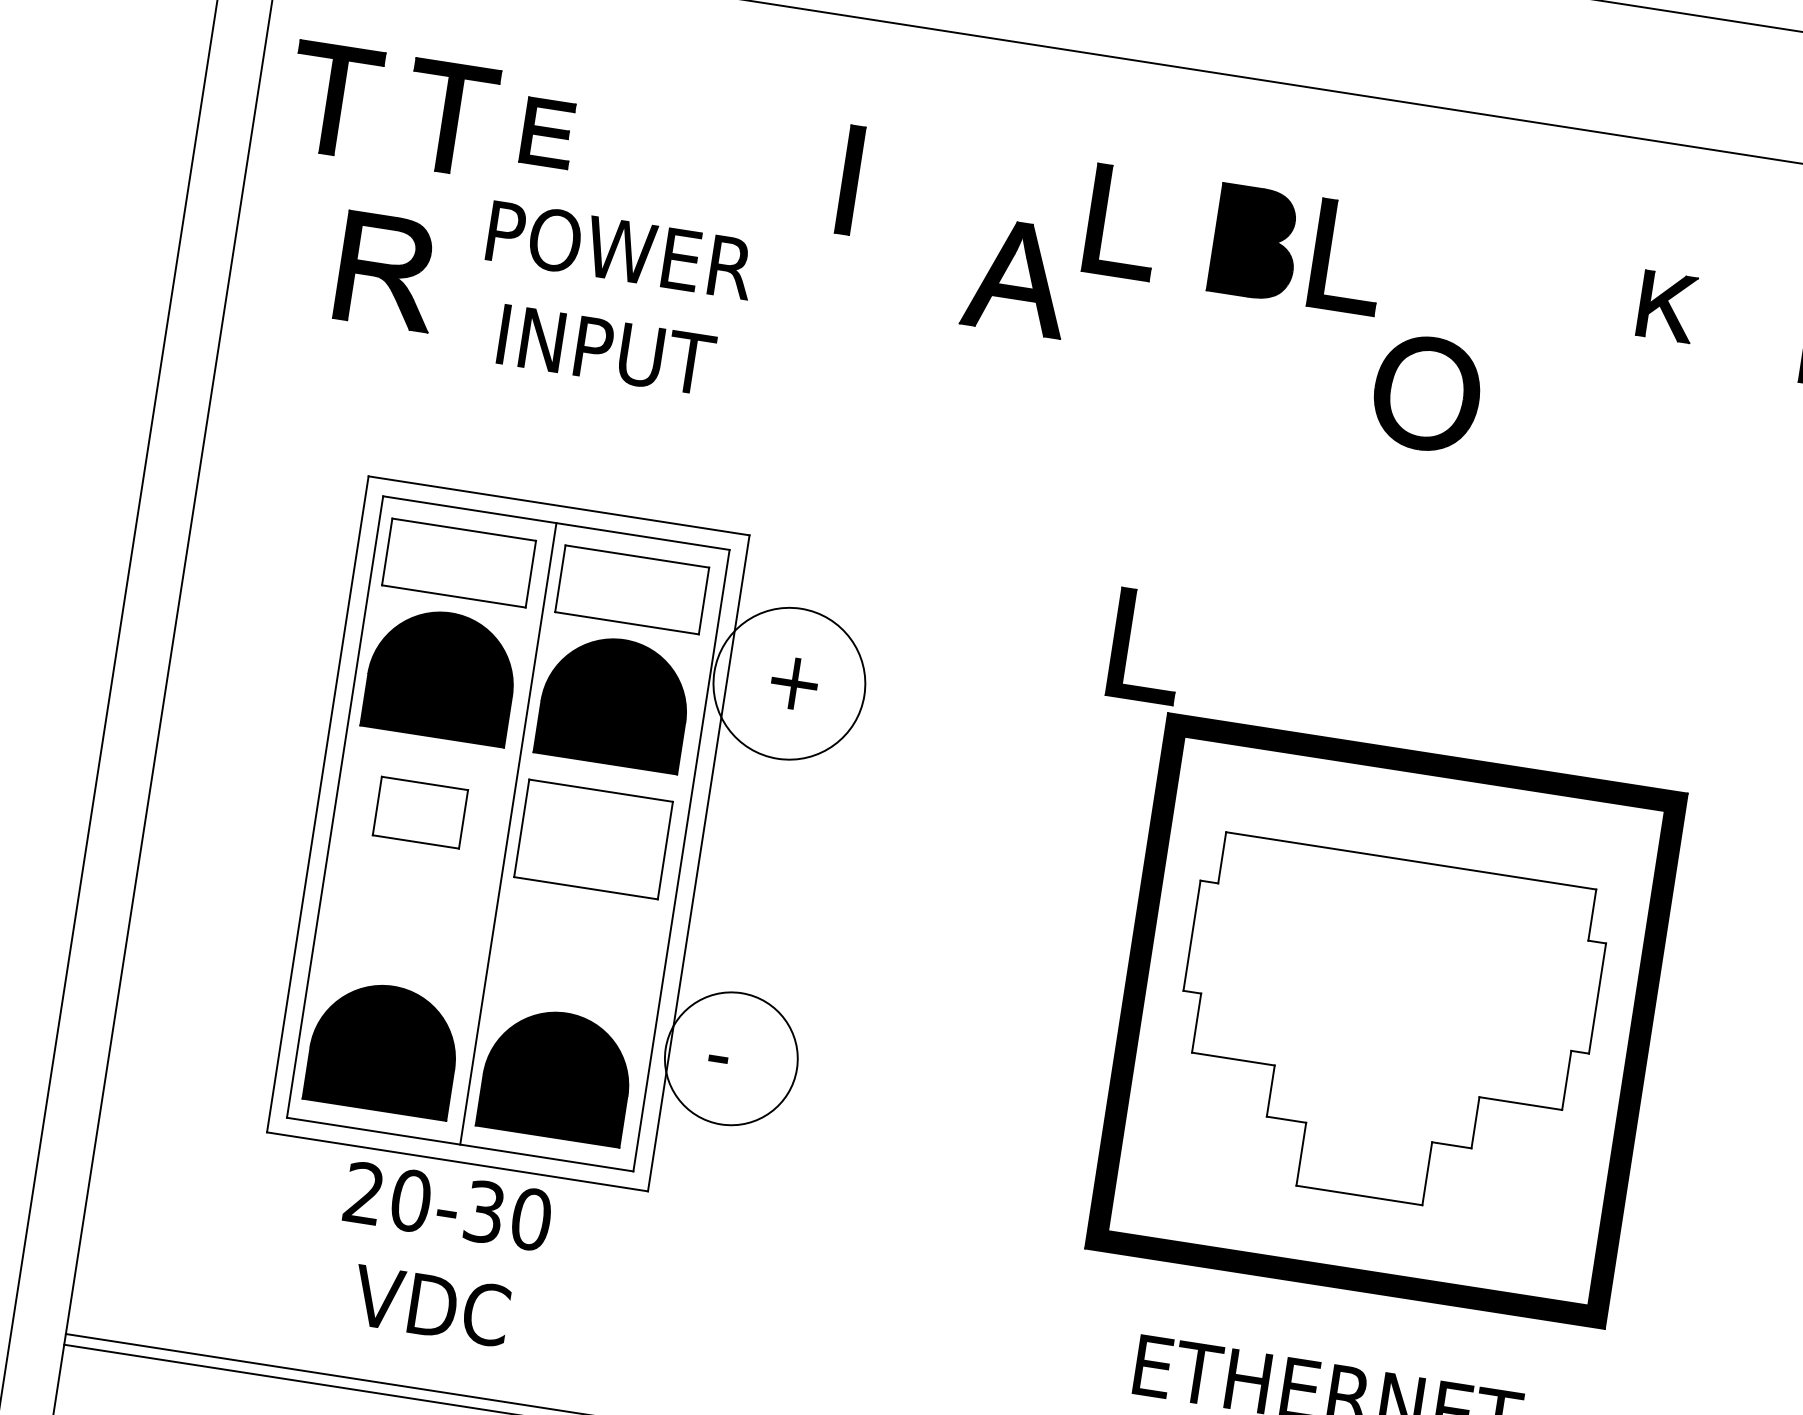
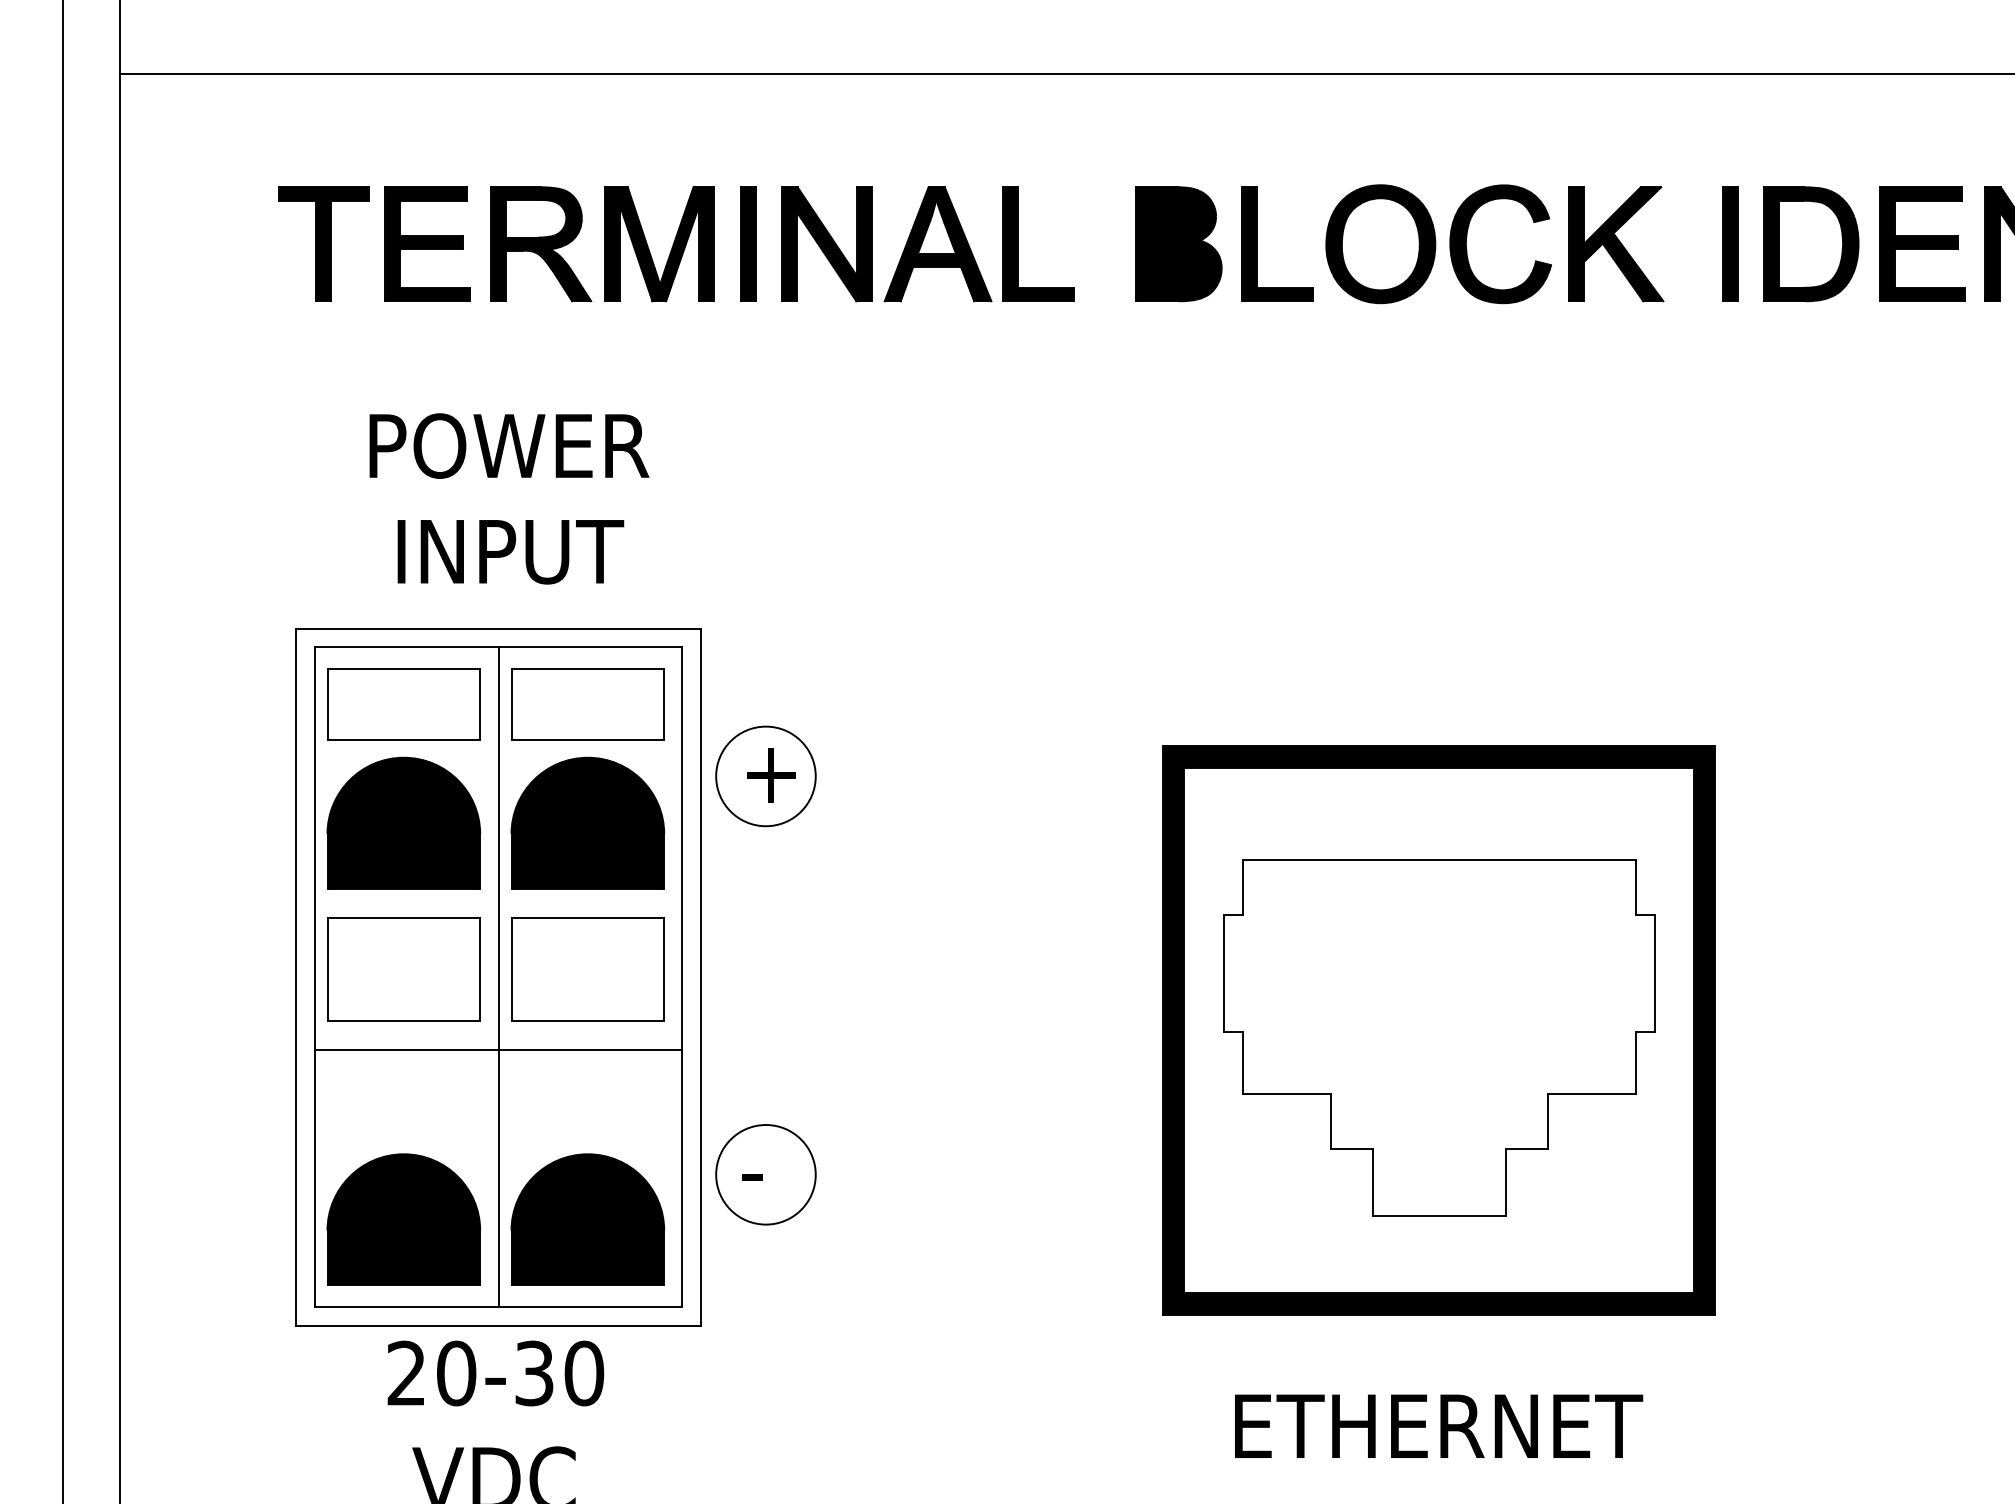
part: (334, 99) -> (200, 243), removed
part: (548, 132) -> (427, 243), size x1.67
part: (756, 169) -> (649, 248), added
part: (923, 191) -> (826, 244), added
part: (389, 271) -> (541, 244), moved
part: (1017, 277) -> (937, 244), moved
part: (1526, 289) -> (1467, 249), added
text: (613, 299) -> (509, 498), moved
part: (1667, 306) -> (1616, 244), size x1.67
part: (1775, 322) -> (1730, 243), added
part: (1426, 393) -> (1380, 244), moved
part: (1128, 642) -> (1111, 679), removed
circle: (788, 683) -> (765, 776), size x0.62
part: (420, 812) -> (403, 969), size x1.67
line: (497, 902) -> (498, 1050), added
circle: (730, 1058) -> (765, 1174), size x0.71

